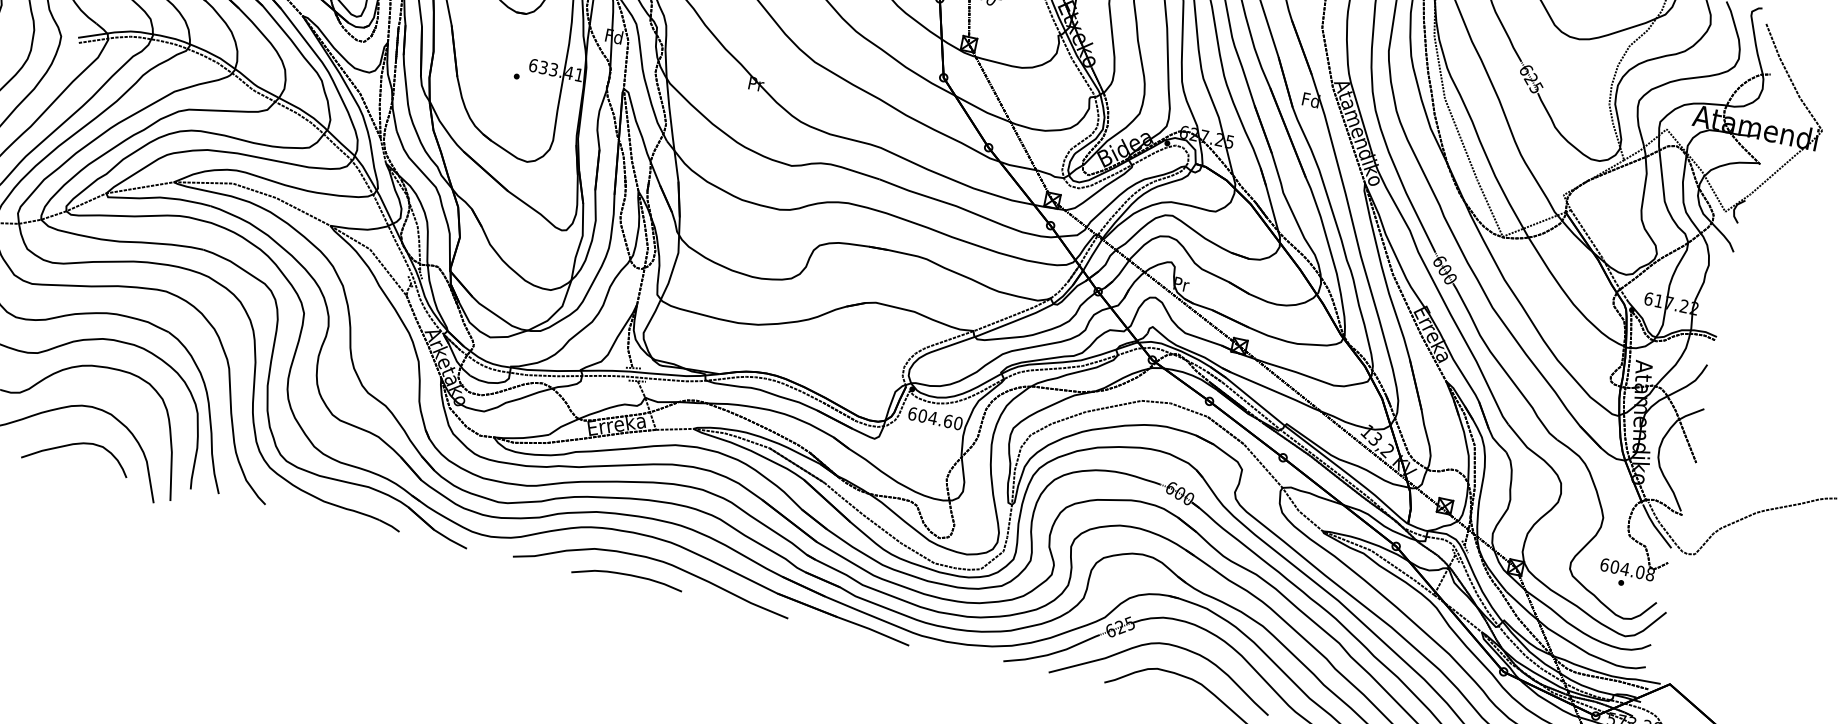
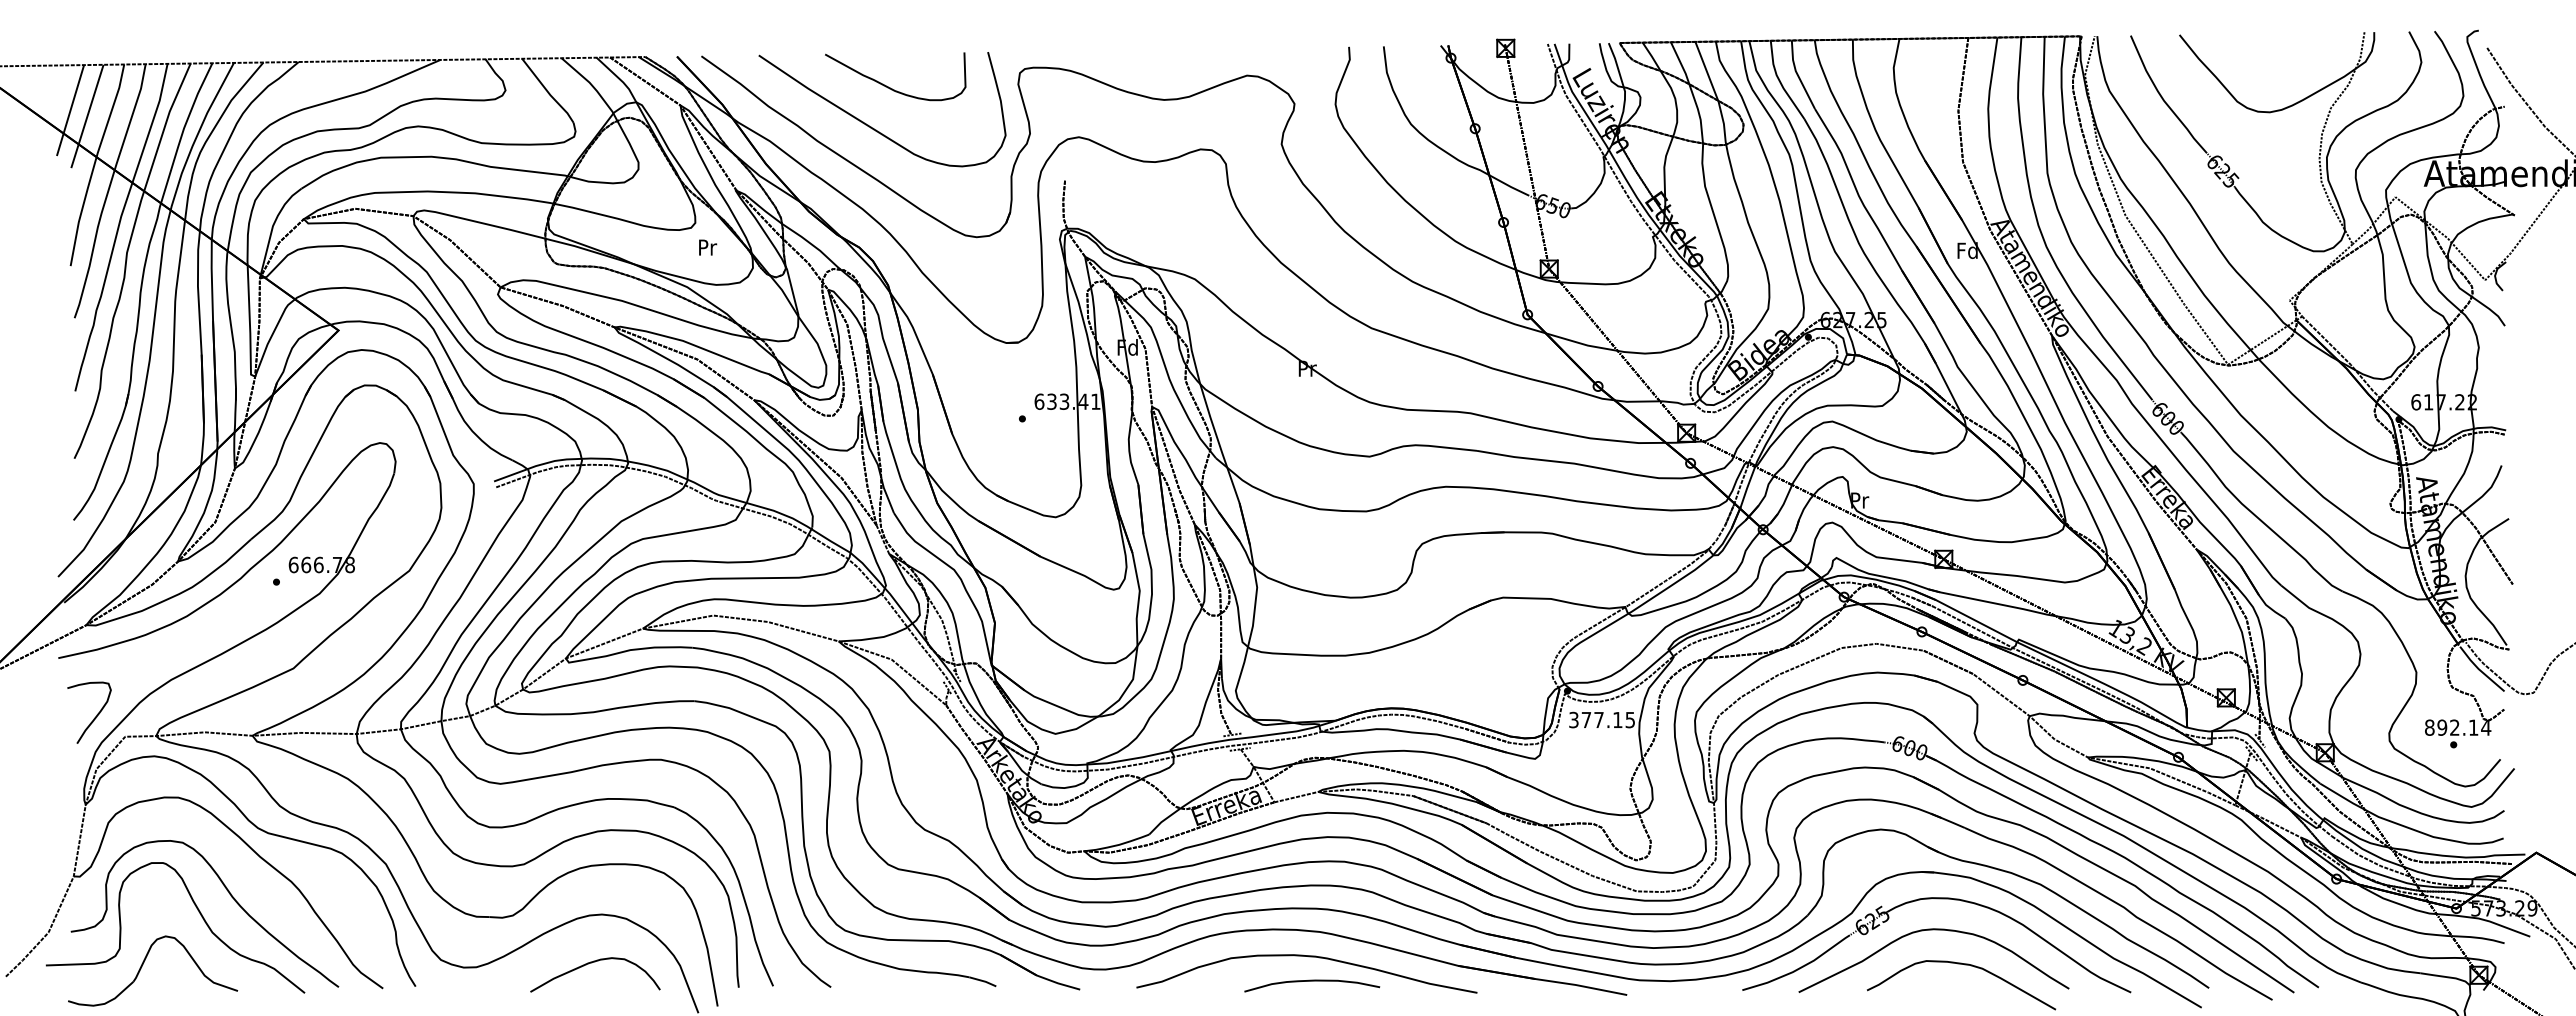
text: (935, 418) -> (1602, 719), 604.60 -> 377.15
text: (1628, 569) -> (2458, 727), 604.08 -> 892.14
curve: (628, 575) -> (1312, 981), moved

